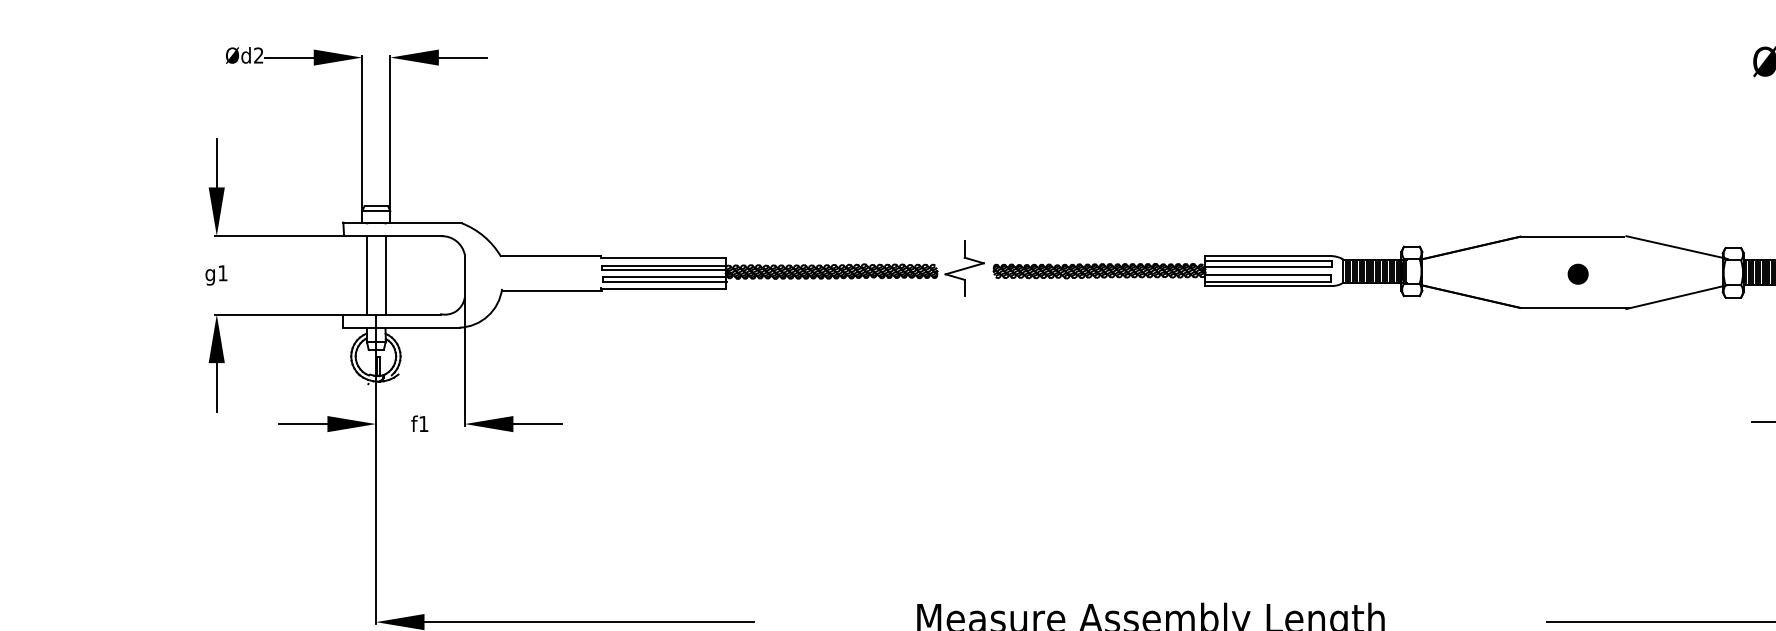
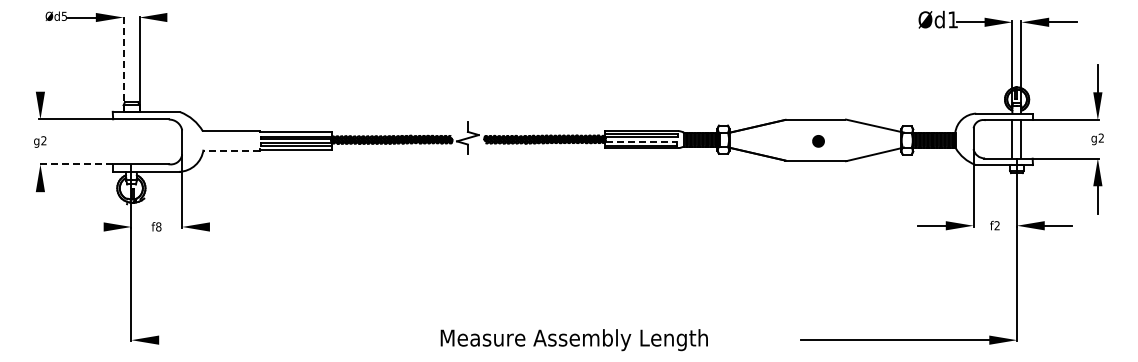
text: (257, 54) -> (63, 15), Ød2 -> Ød5
line: (463, 57) -> (181, 17), removed
line: (362, 139) -> (123, 64), solid -> dashed
line: (216, 162) -> (40, 77), removed
text: (222, 272) -> (43, 140), g1 -> g2
line: (1268, 274) -> (641, 141), solid -> dashed
line: (367, 276) -> (126, 142), removed
line: (384, 276) -> (136, 142), removed
line: (551, 290) -> (231, 150), solid -> dashed
line: (279, 314) -> (76, 164), solid -> dashed
line: (216, 386) -> (40, 205), removed
line: (302, 423) -> (89, 226), removed
text: (423, 423) -> (158, 226), f1 -> f8
line: (537, 423) -> (223, 226), removed
line: (589, 622) -> (253, 340), removed

